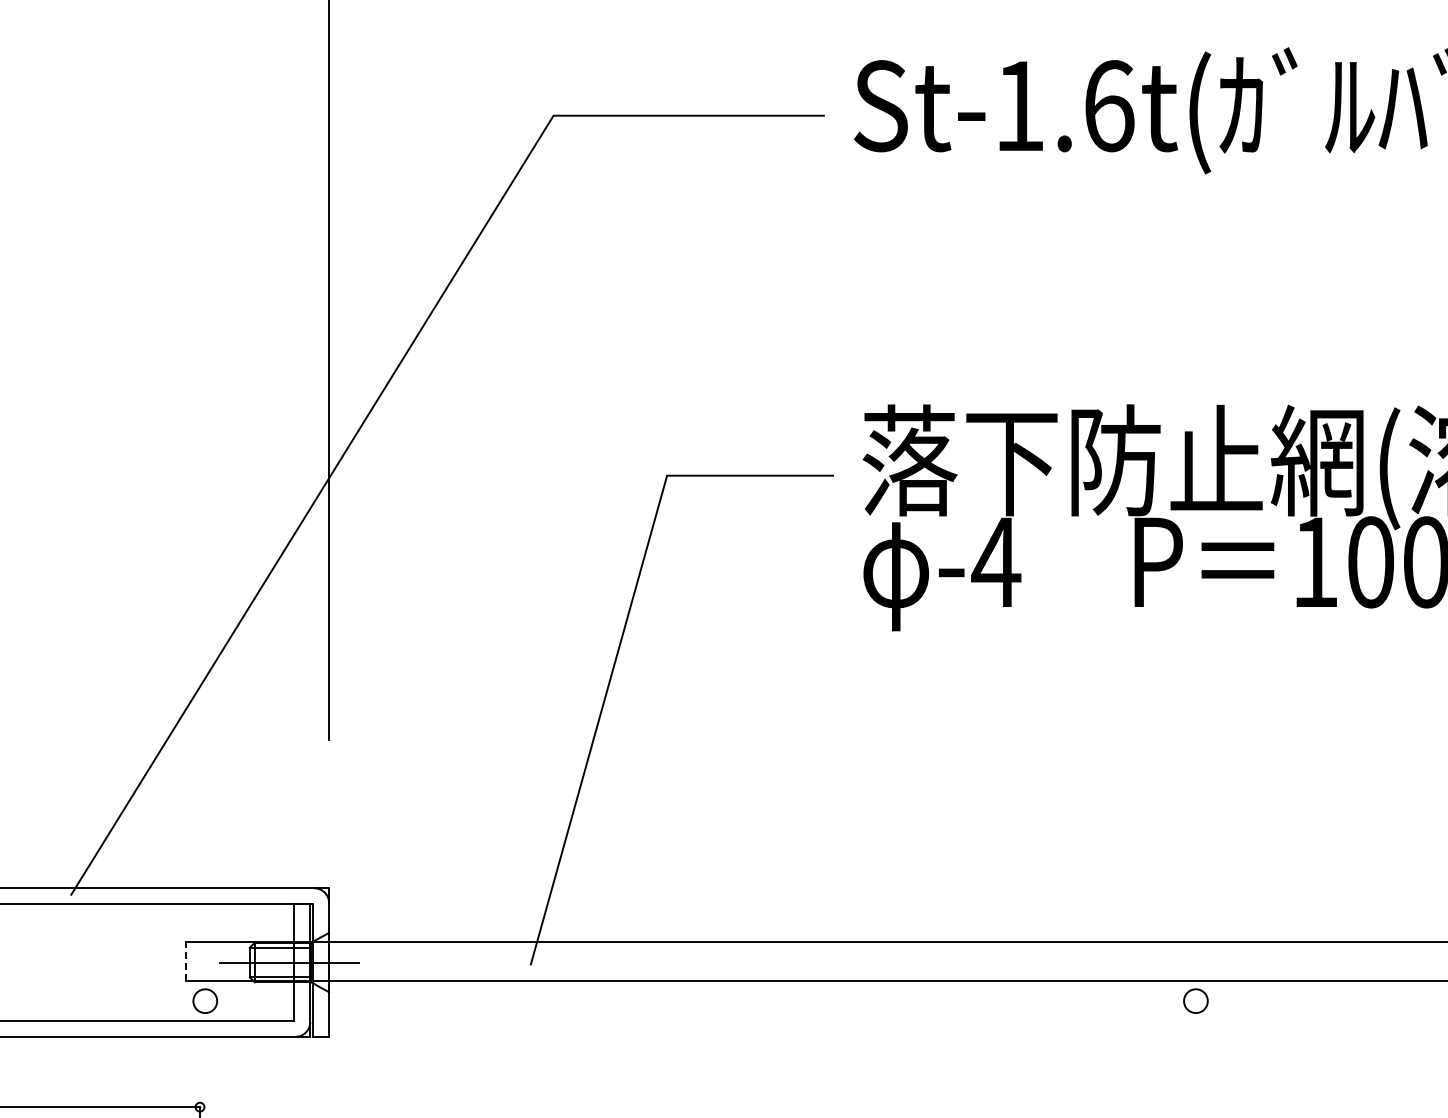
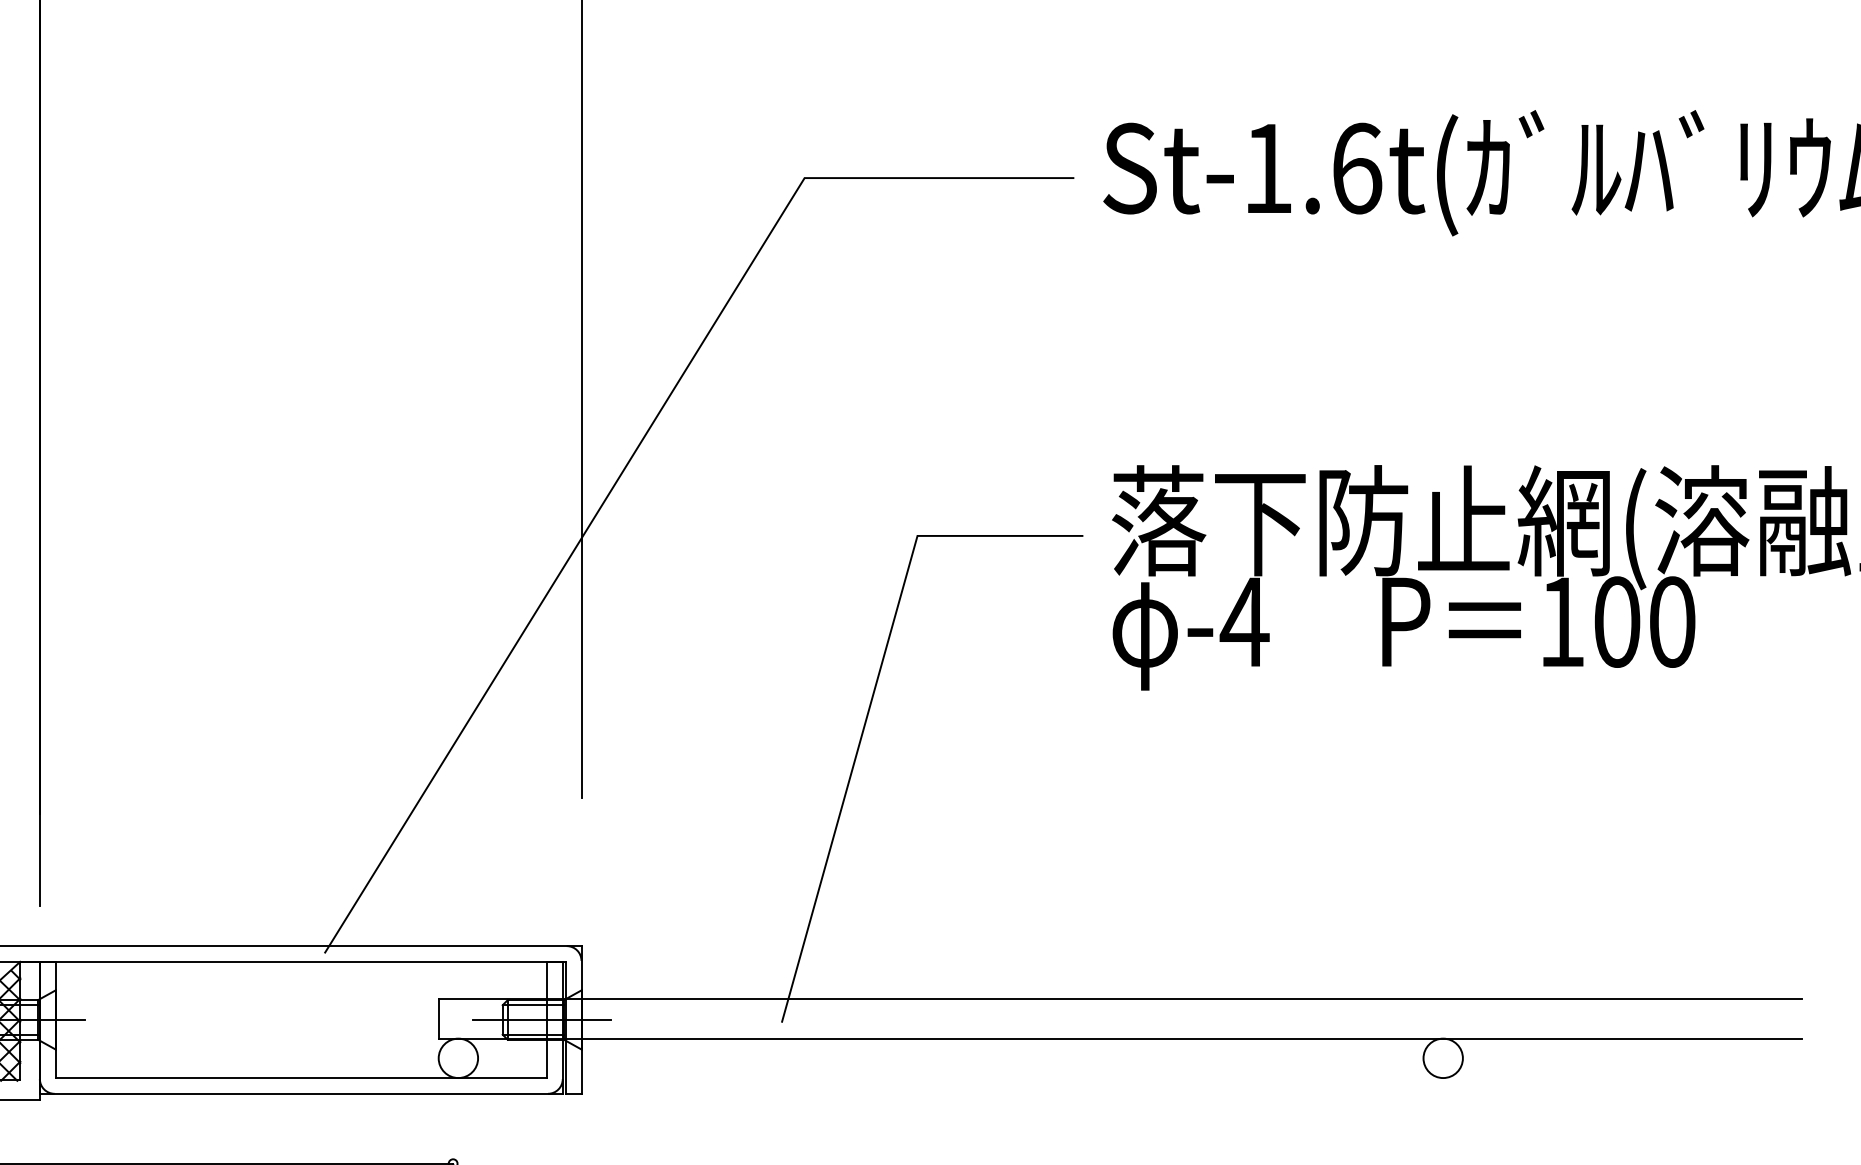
line: (185, 961) -> (438, 1018), dashed -> solid
circle: (205, 1001) -> (458, 1058), size x1.67
circle: (1195, 1001) -> (1442, 1058), size x1.67

